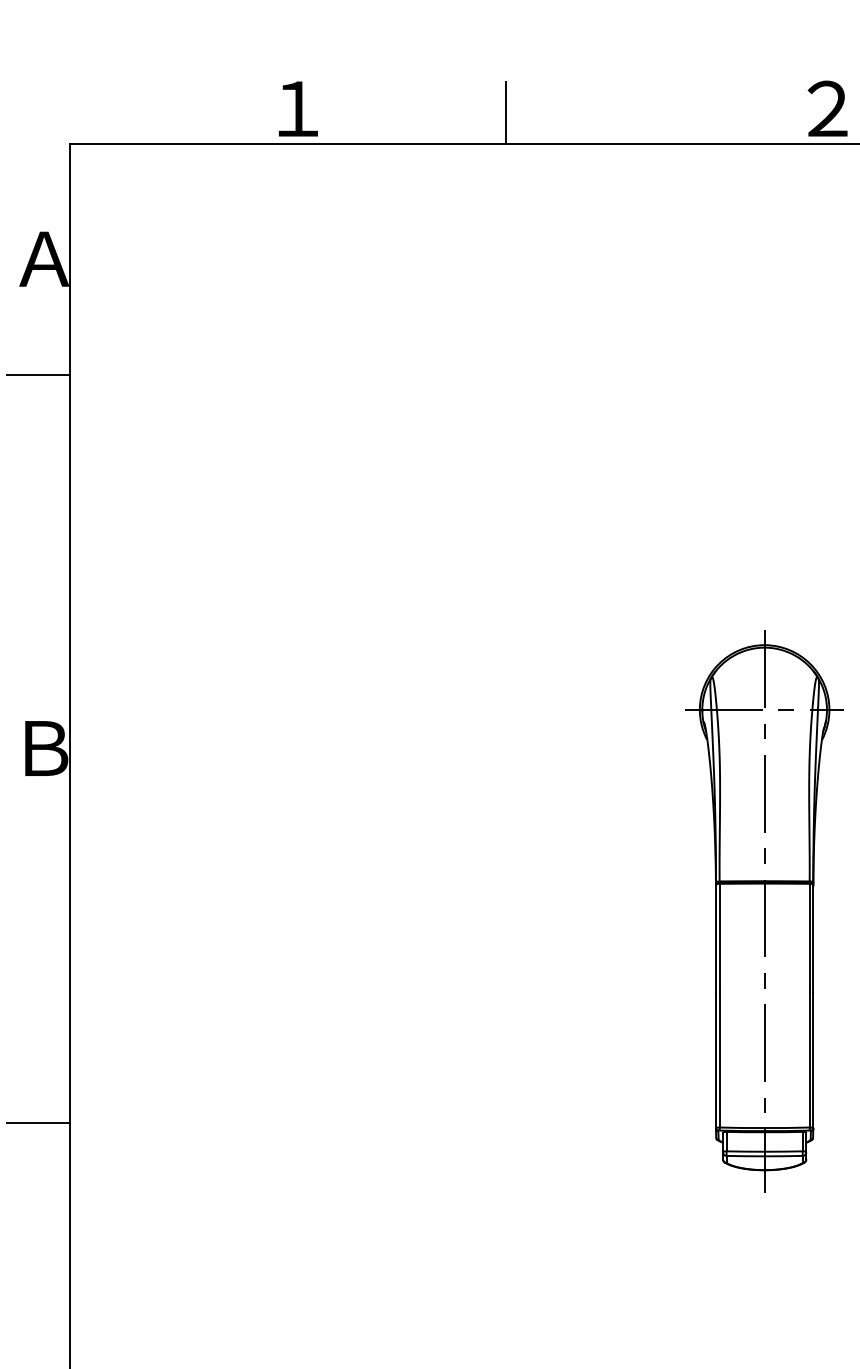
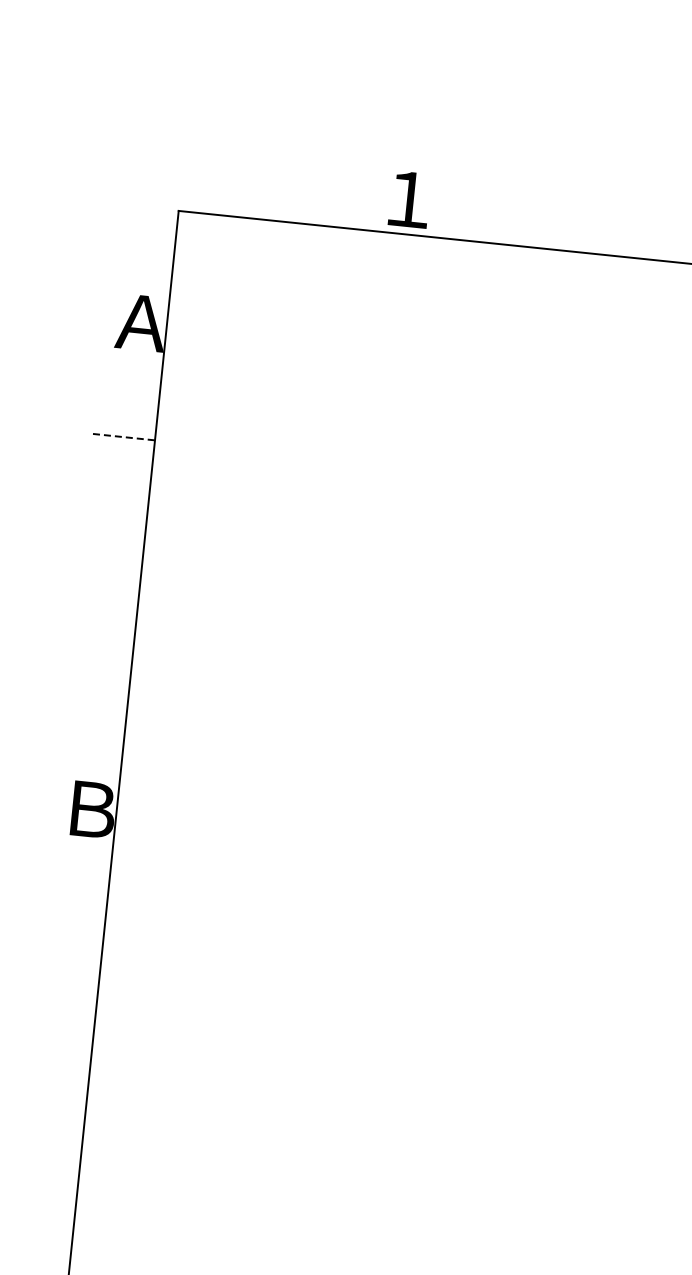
line: (505, 112) -> (615, 224), removed
line: (38, 374) -> (124, 437), solid -> dashed
line: (38, 1122) -> (47, 1181), removed

